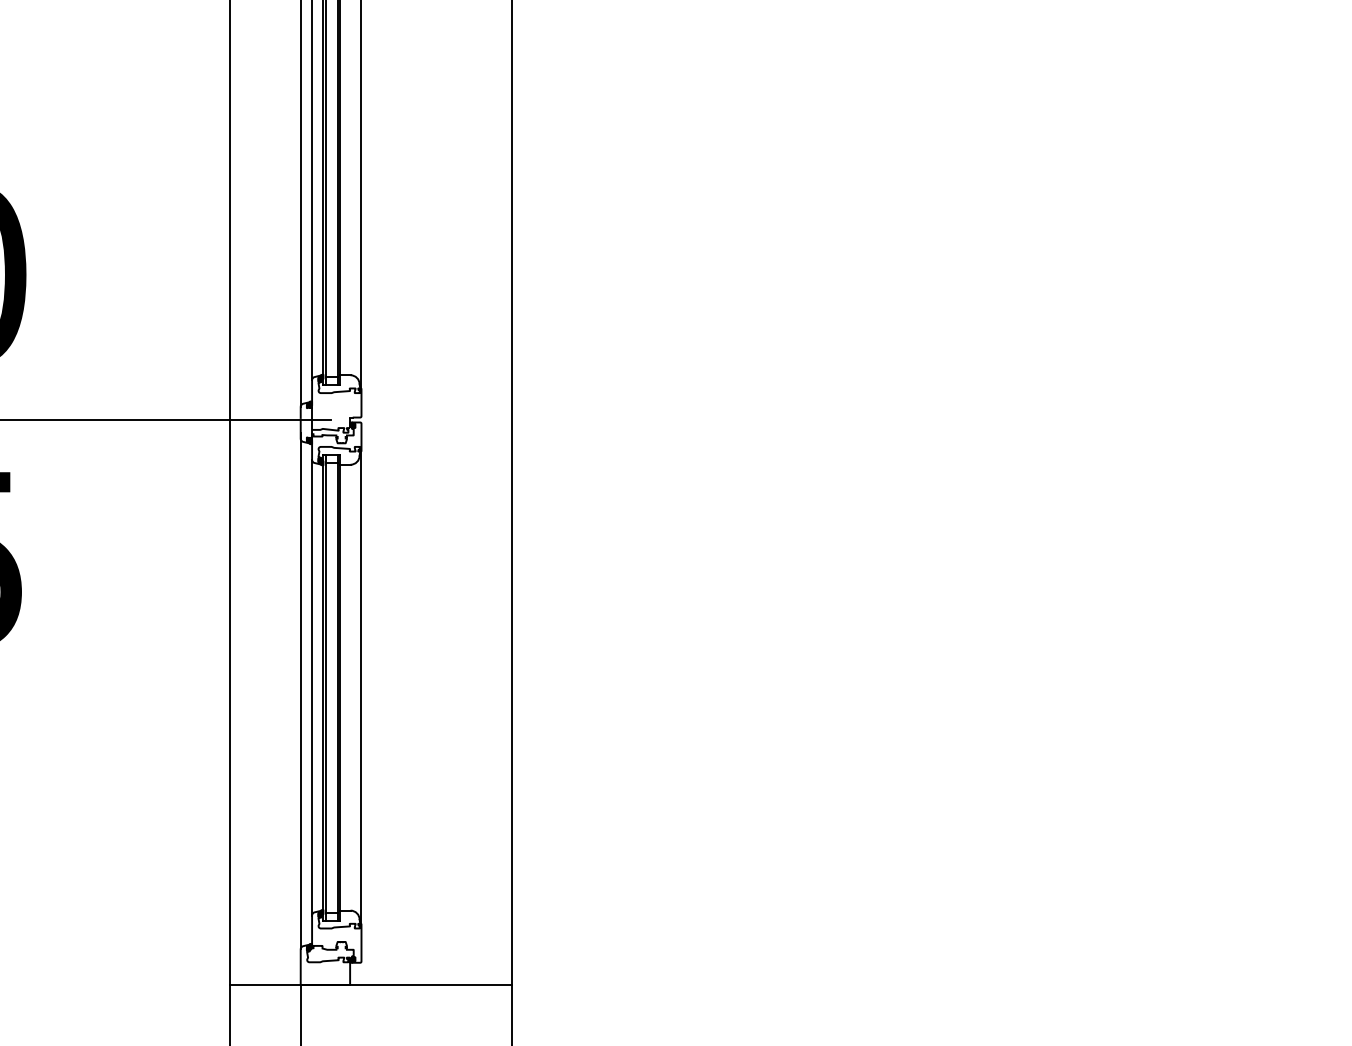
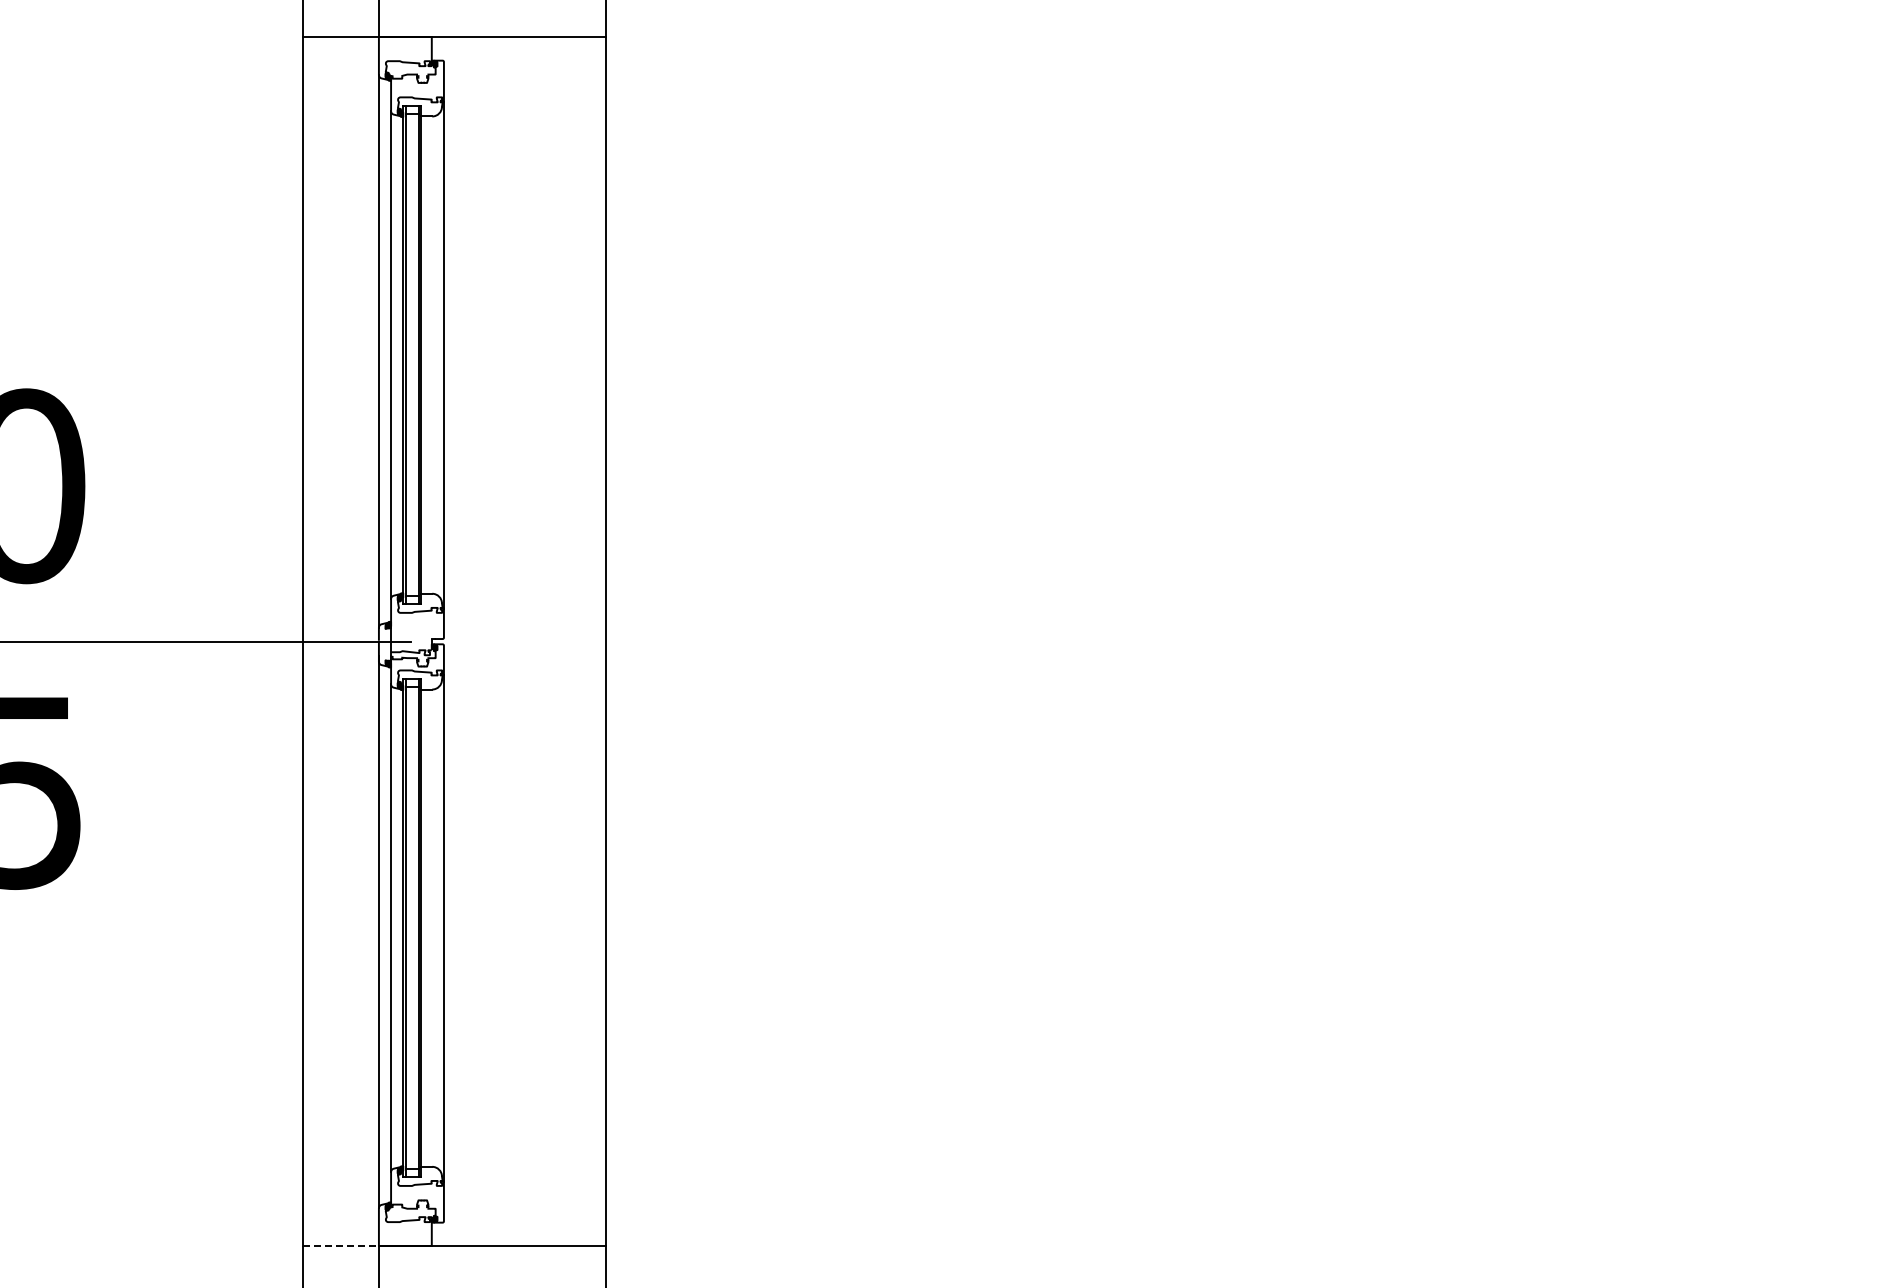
line: (265, 985) -> (341, 1246), solid -> dashed

